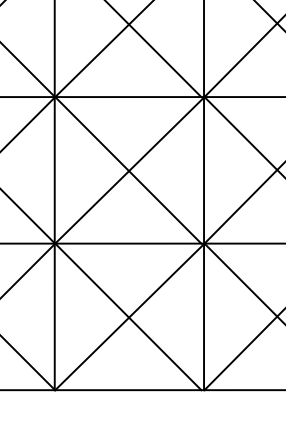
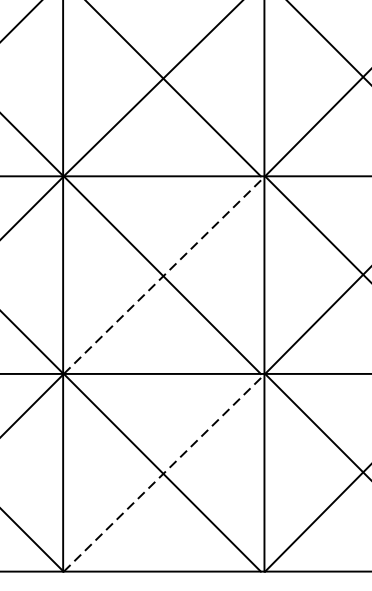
line: (129, 170) -> (163, 275), solid -> dashed
line: (129, 316) -> (163, 472), solid -> dashed

